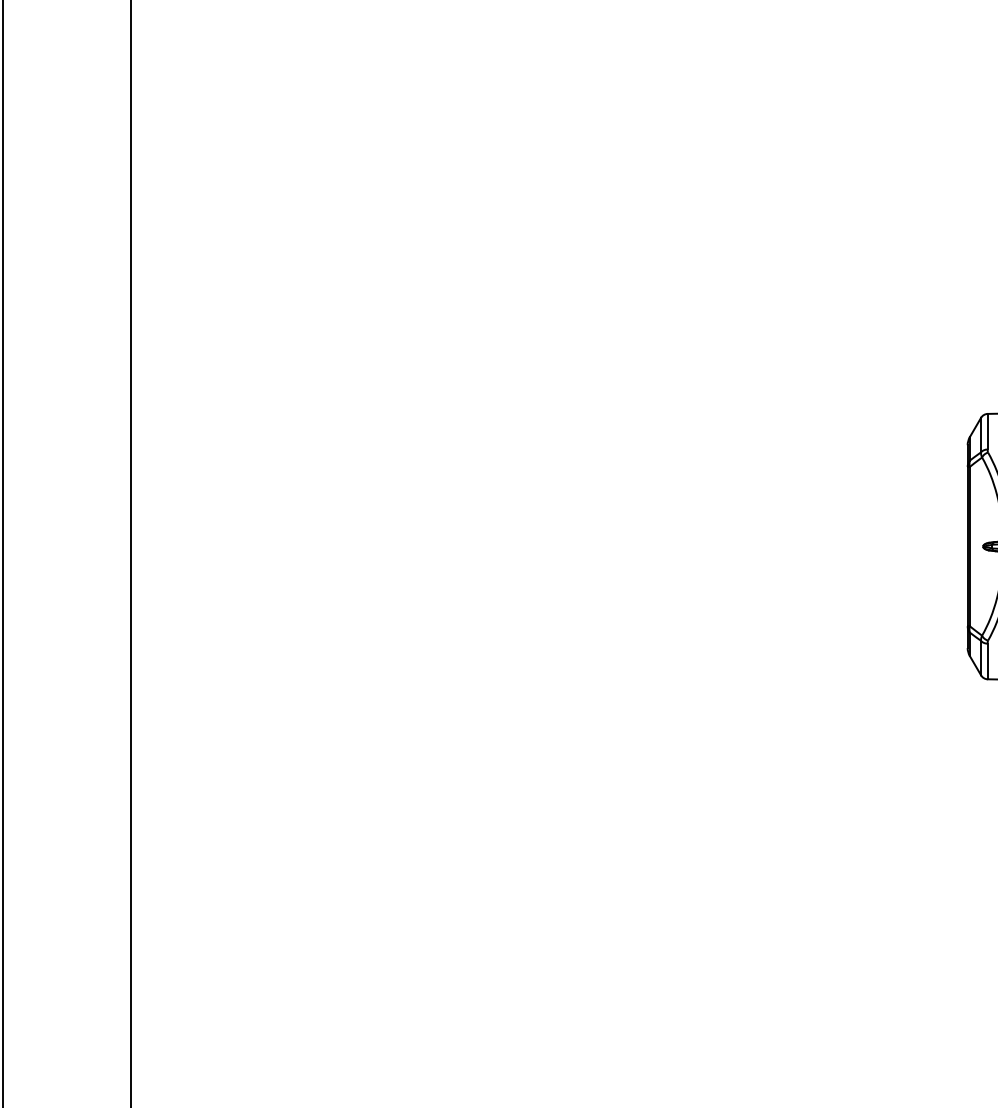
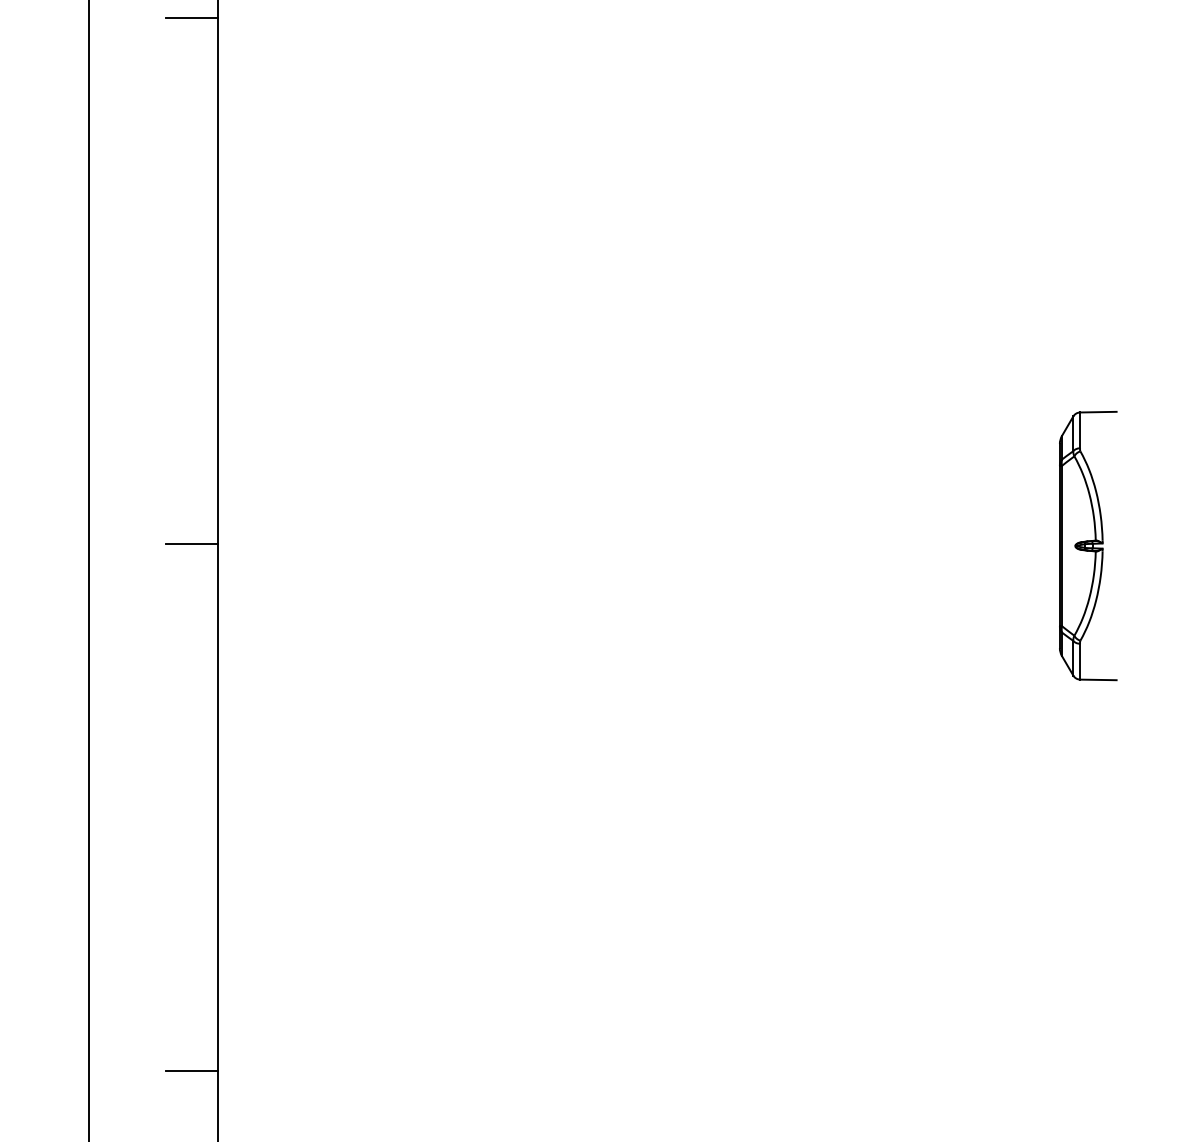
line: (104, 22) -> (191, 18), added
line: (104, 545) -> (191, 544), added
line: (104, 1067) -> (191, 1070), added

